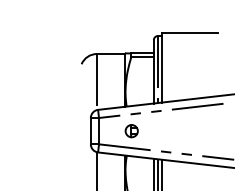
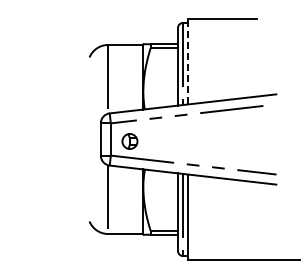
line: (162, 67) -> (188, 61), solid -> dashed
part: (131, 131) -> (129, 141), moved

